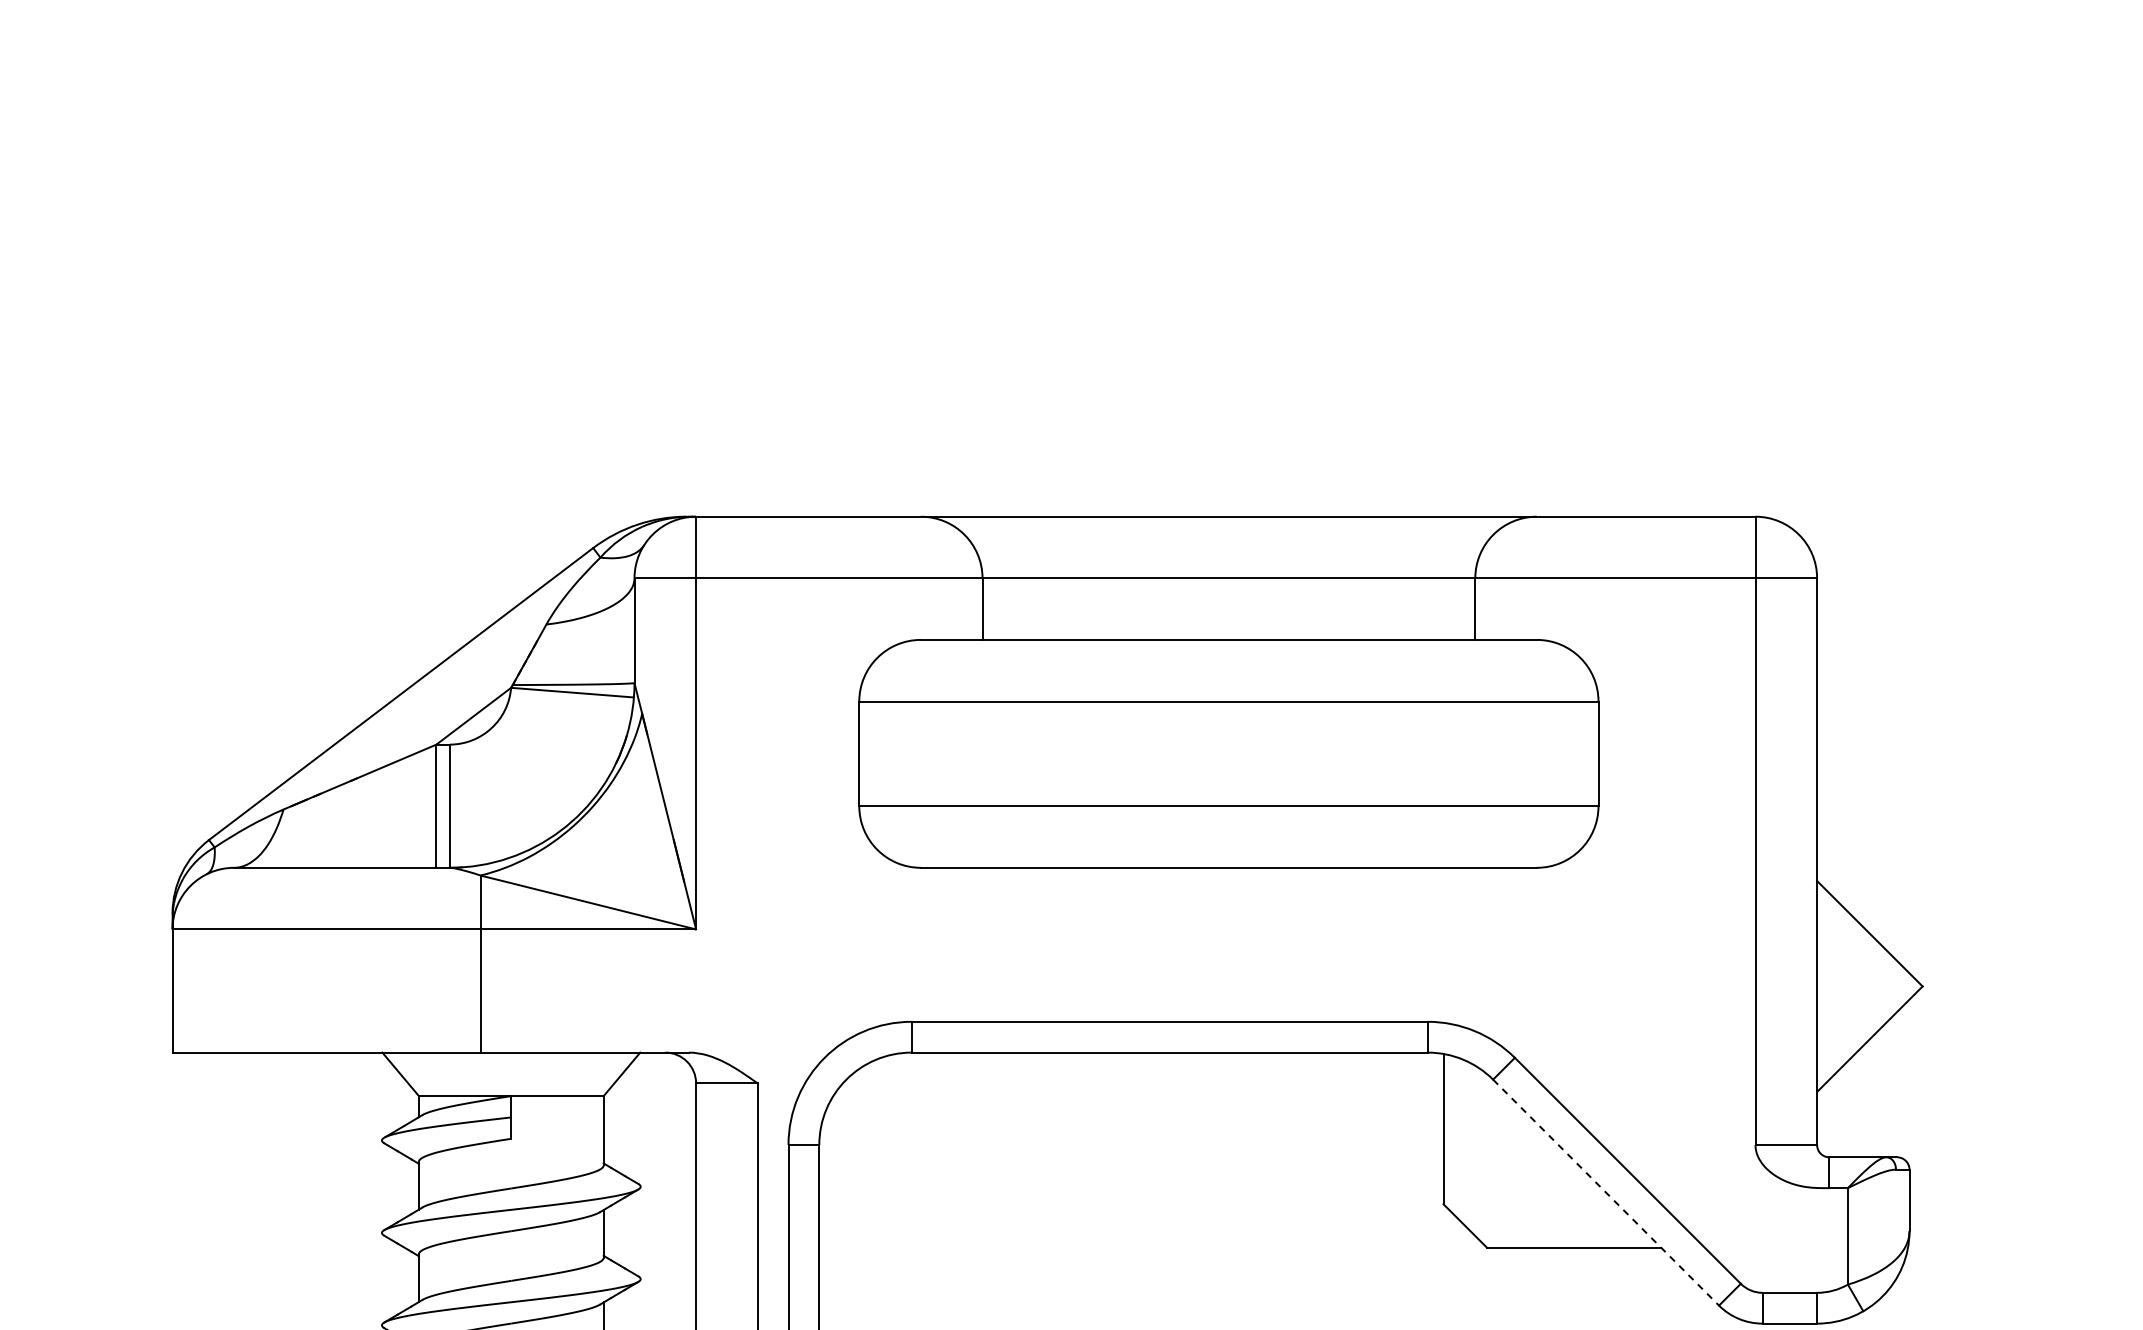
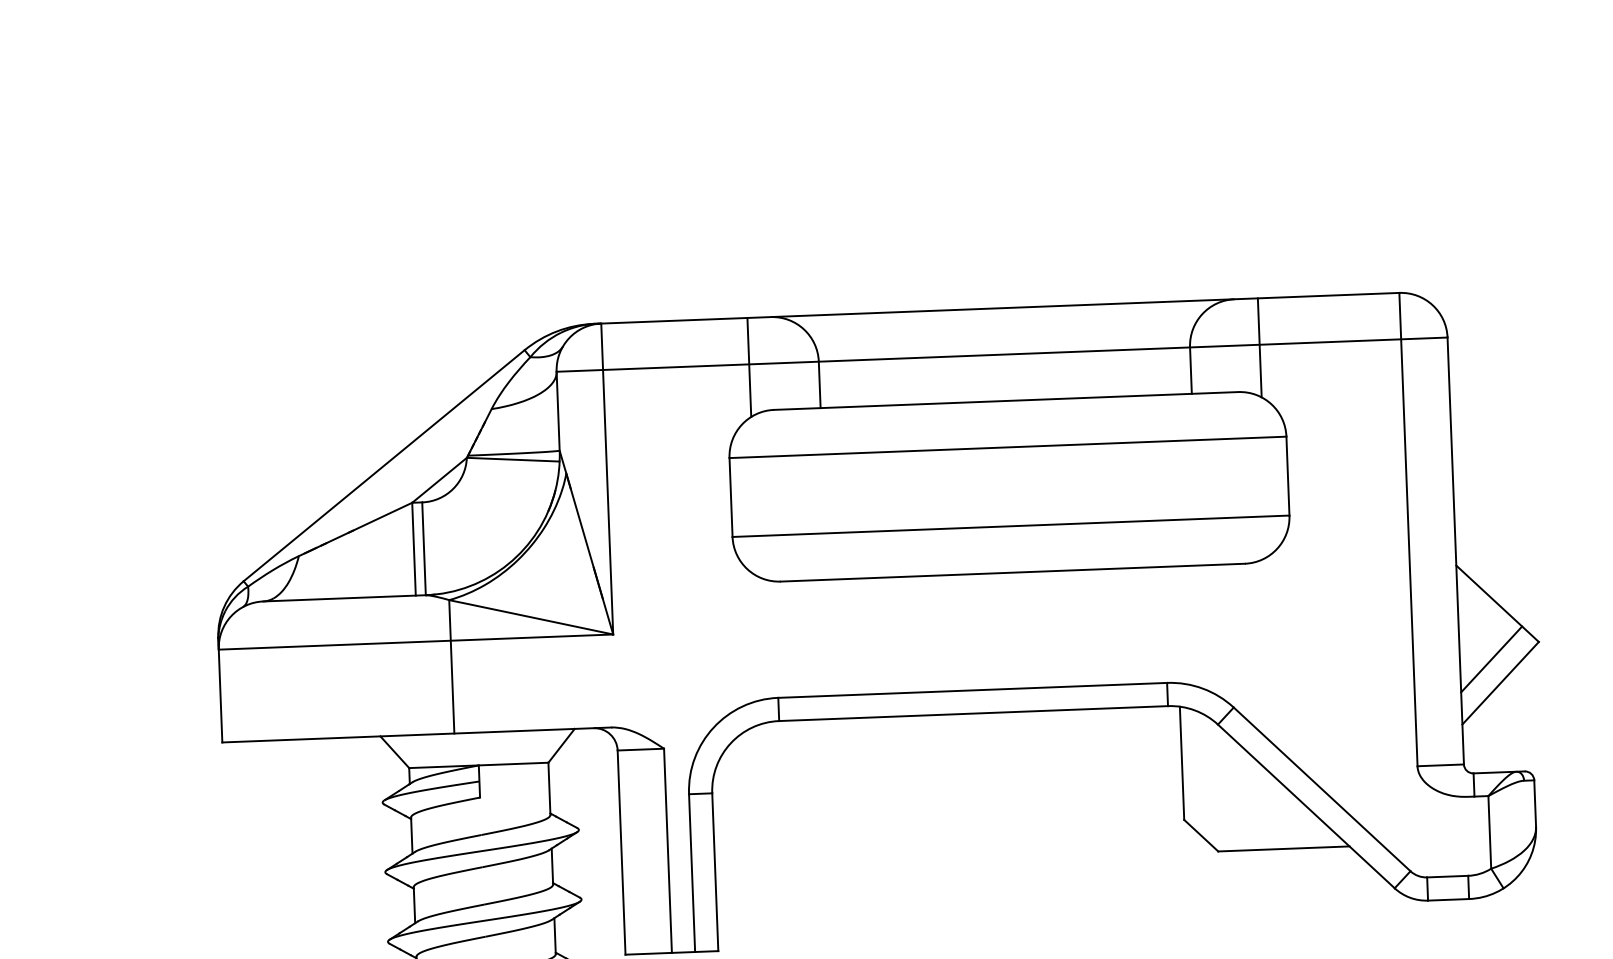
line: (890, 582) -> (749, 367), added
line: (1567, 582) -> (1259, 347), added
line: (1859, 1007) -> (1491, 659), added
line: (1606, 1192) -> (1306, 806), dashed -> solid

